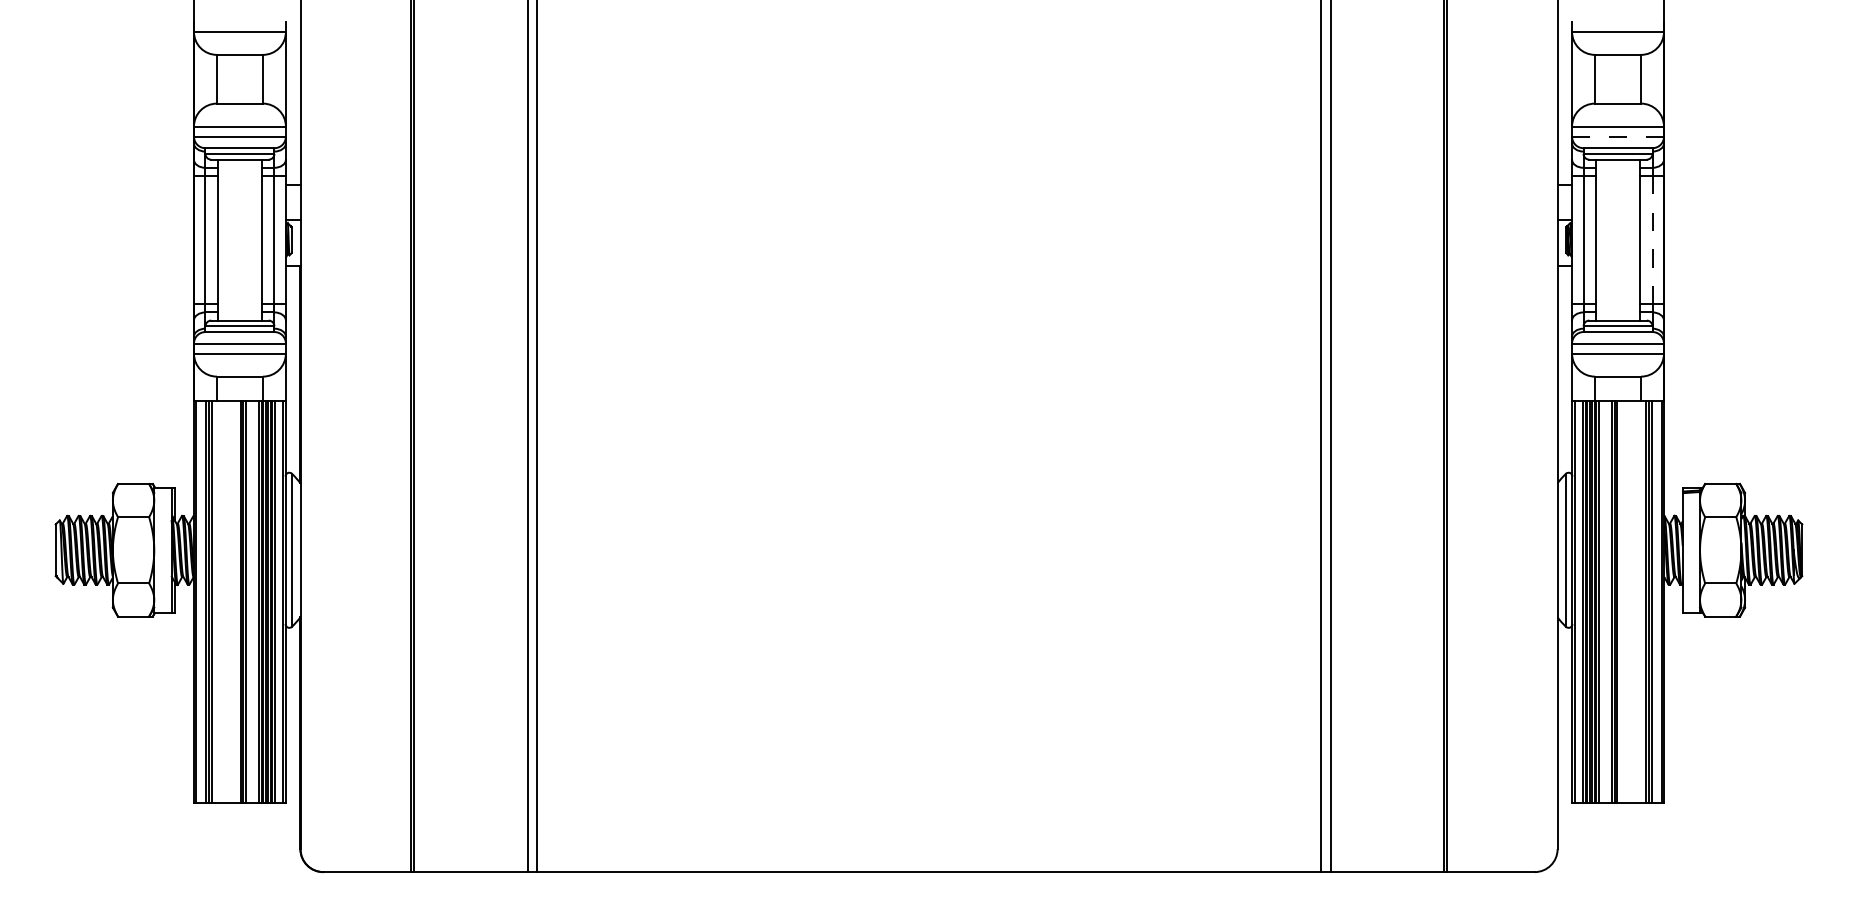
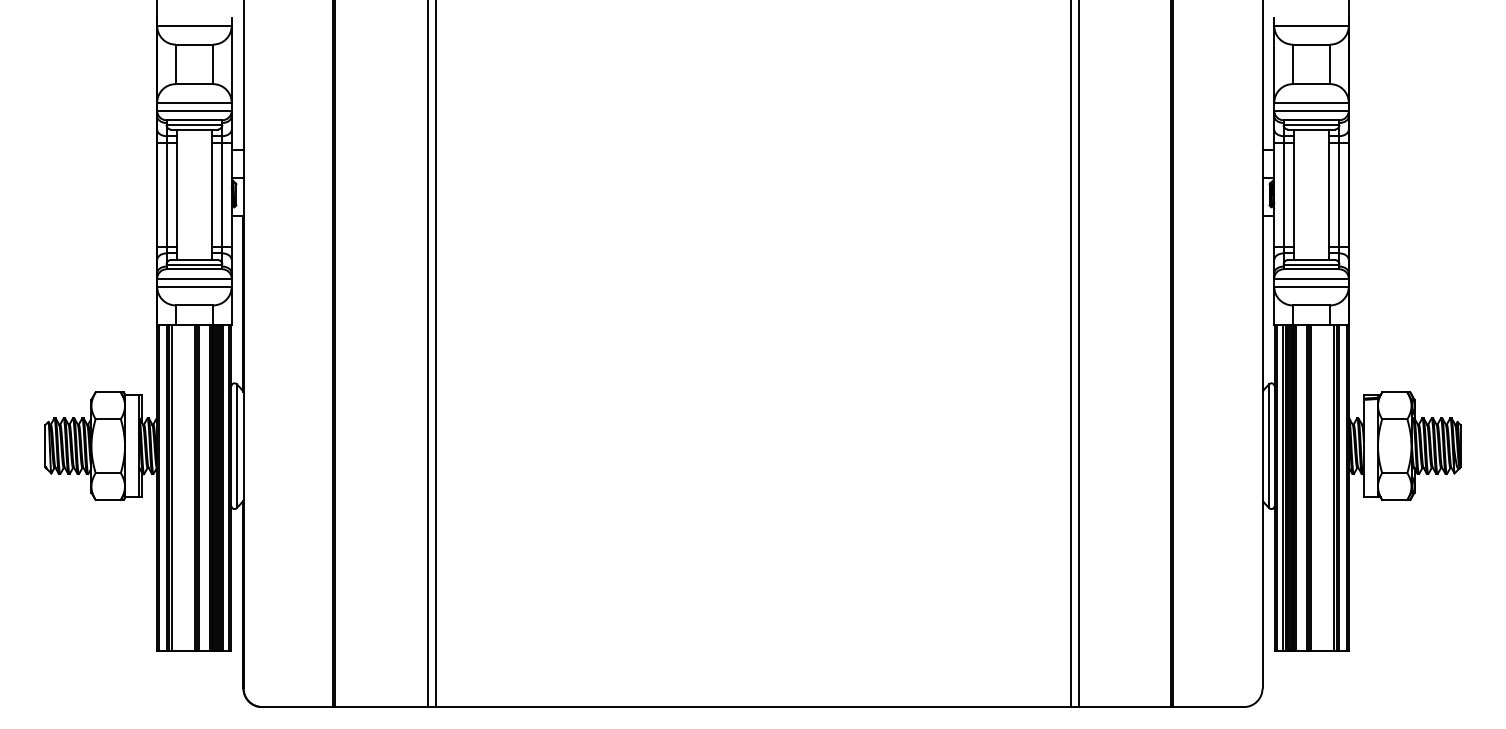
line: (1618, 136) -> (1311, 110), dashed -> solid
line: (1652, 240) -> (1339, 195), dashed -> solid

